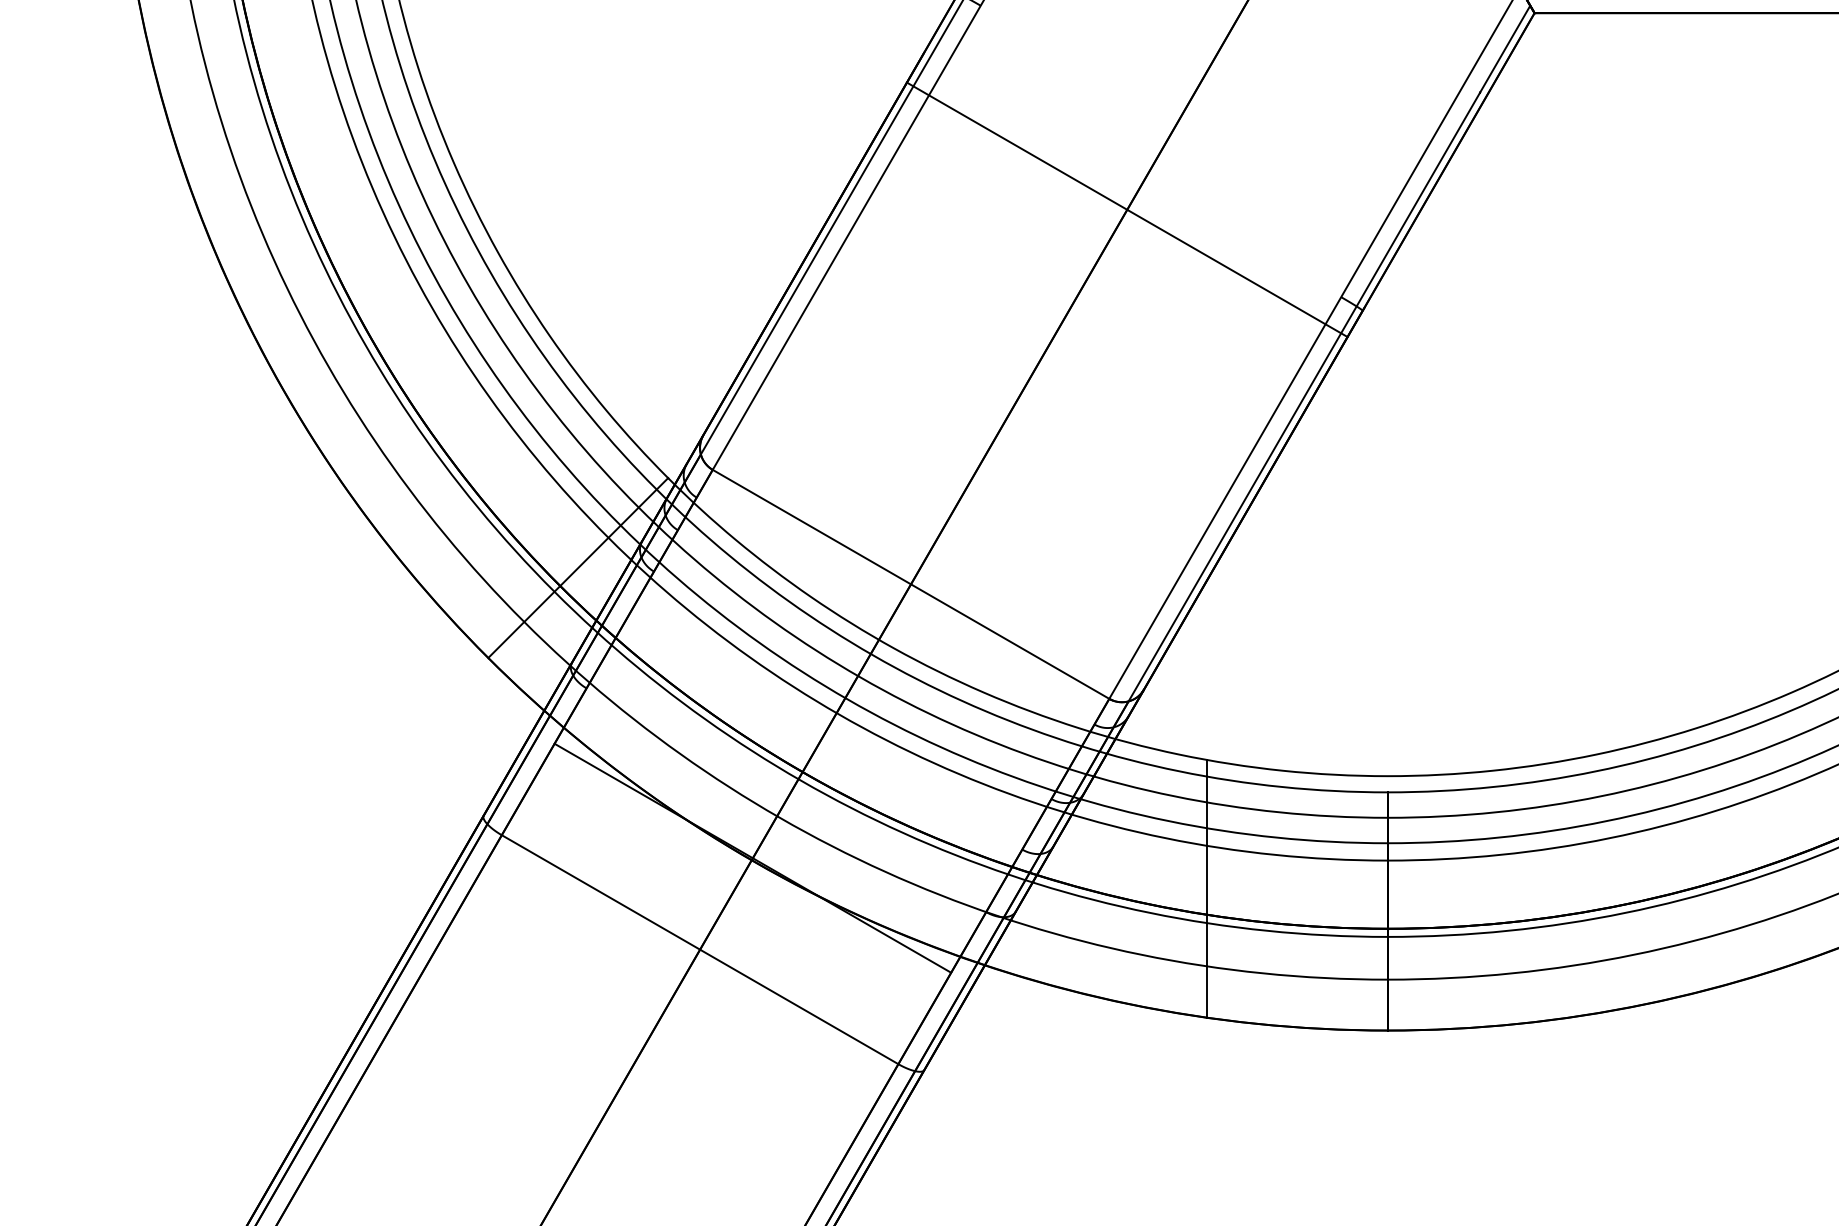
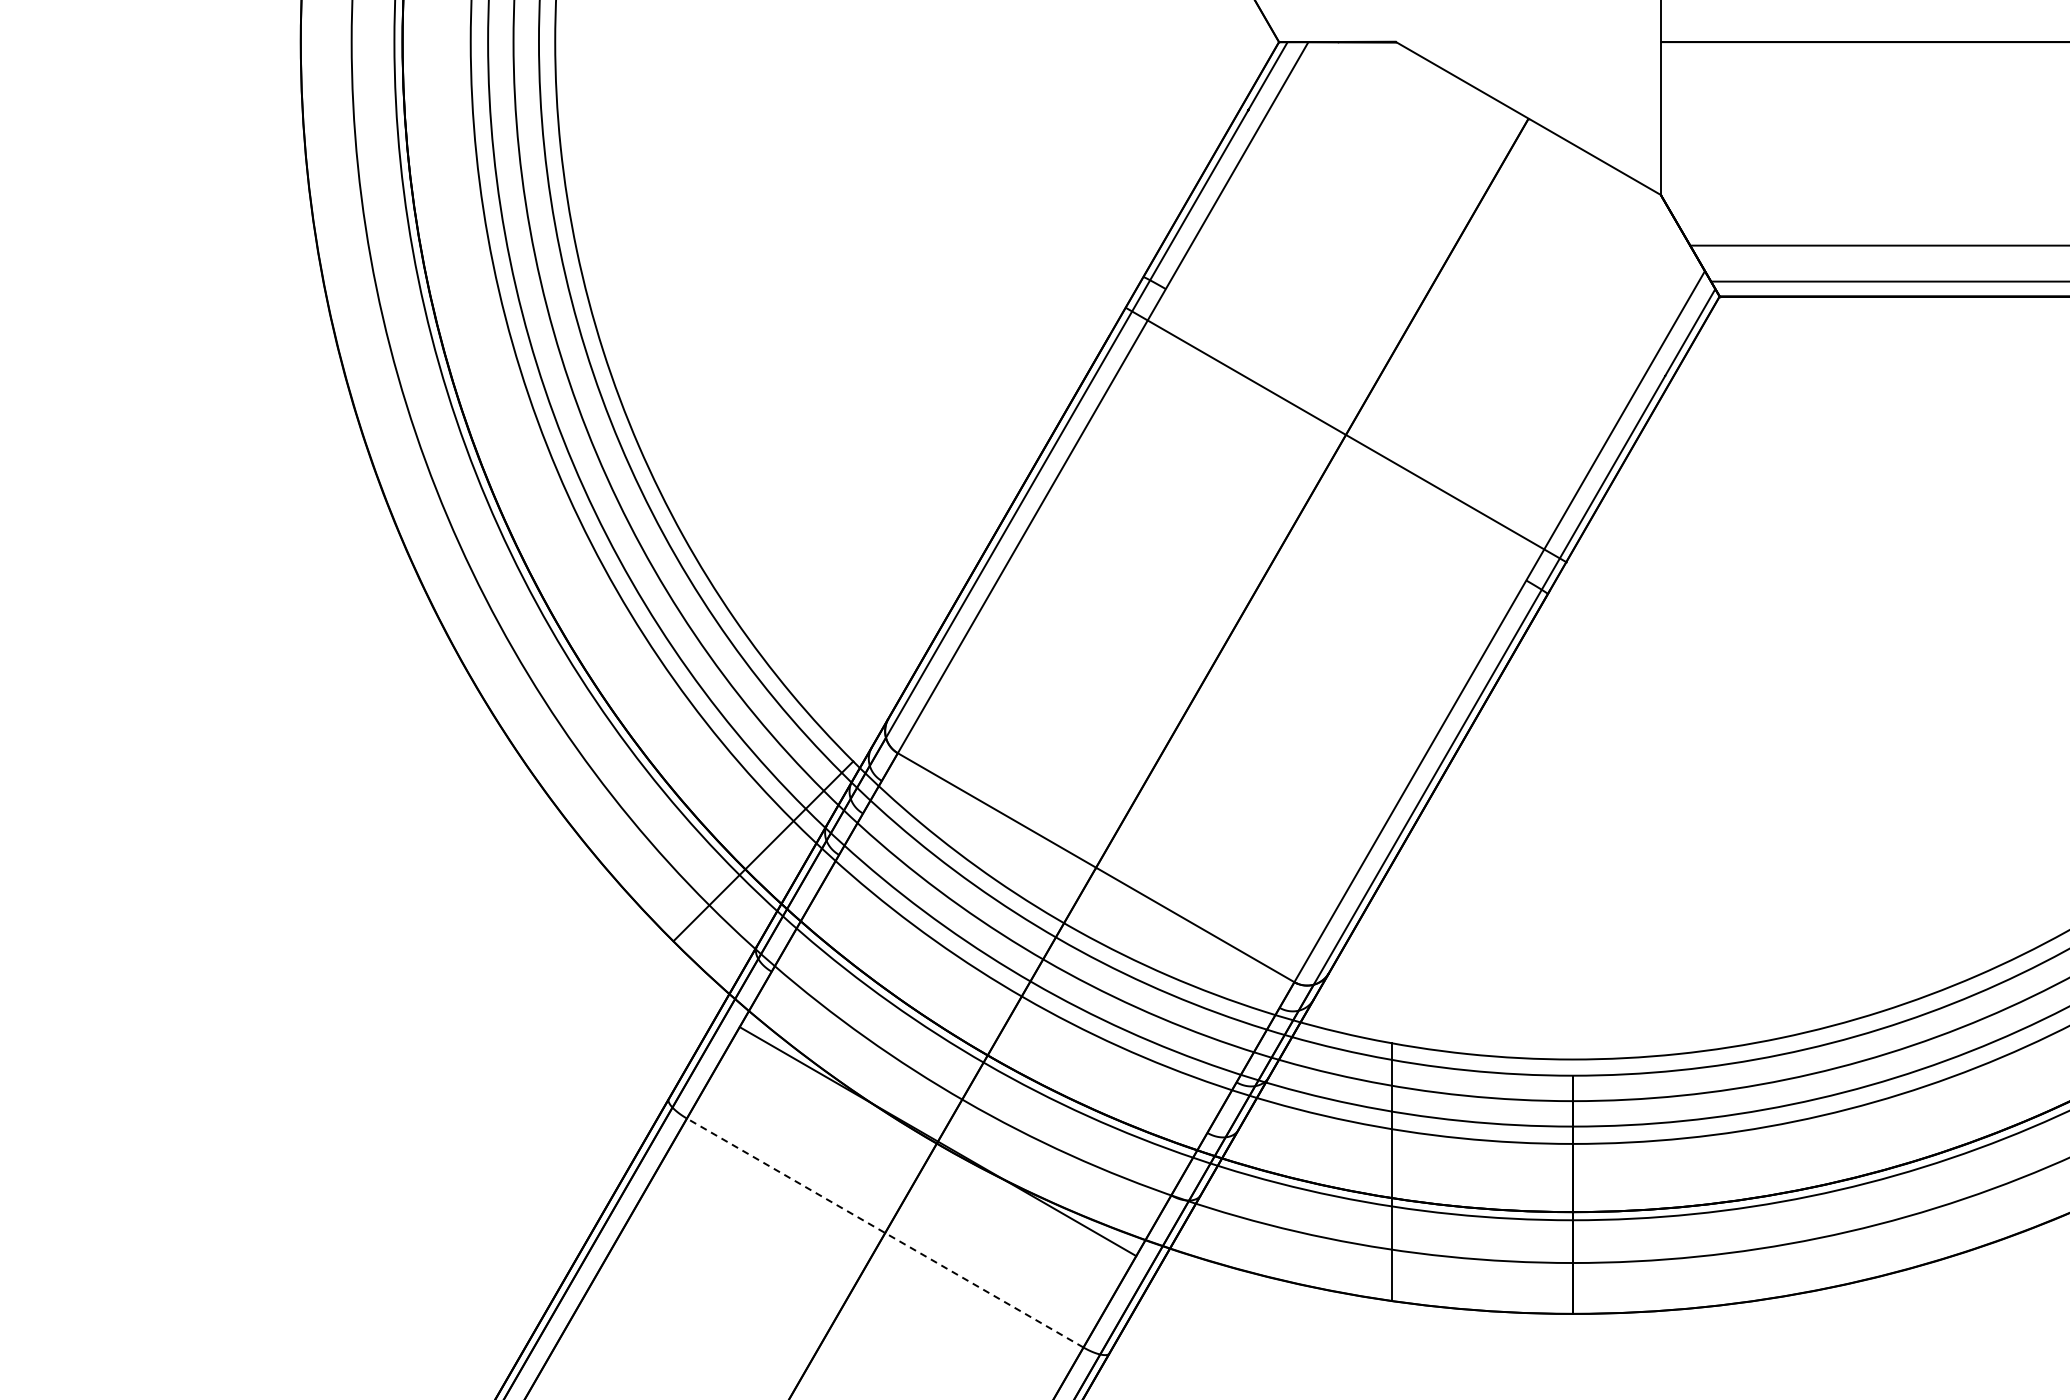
line: (1127, 209) -> (1346, 434), moved
line: (700, 950) -> (885, 1233), solid -> dashed

